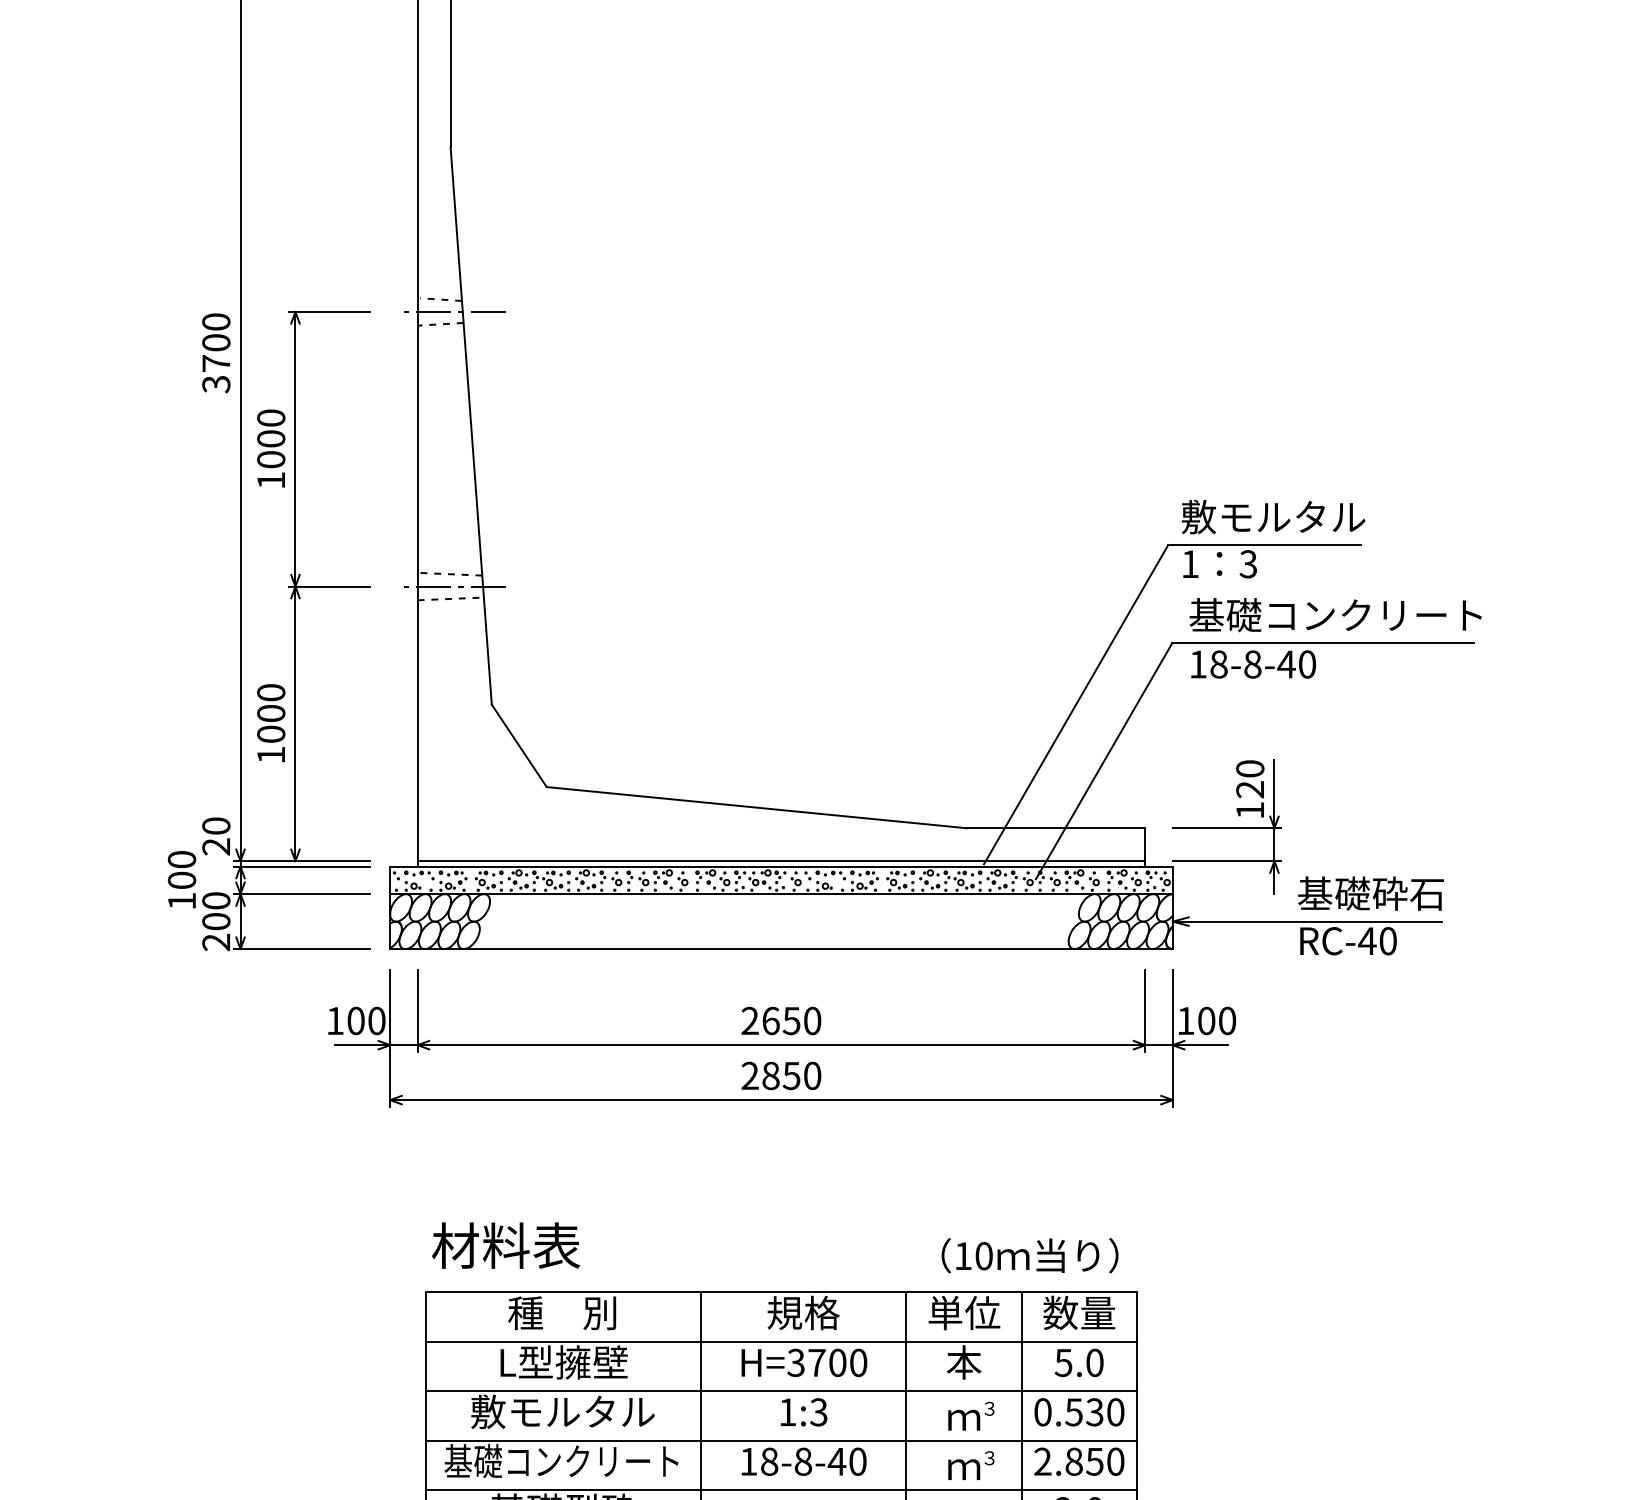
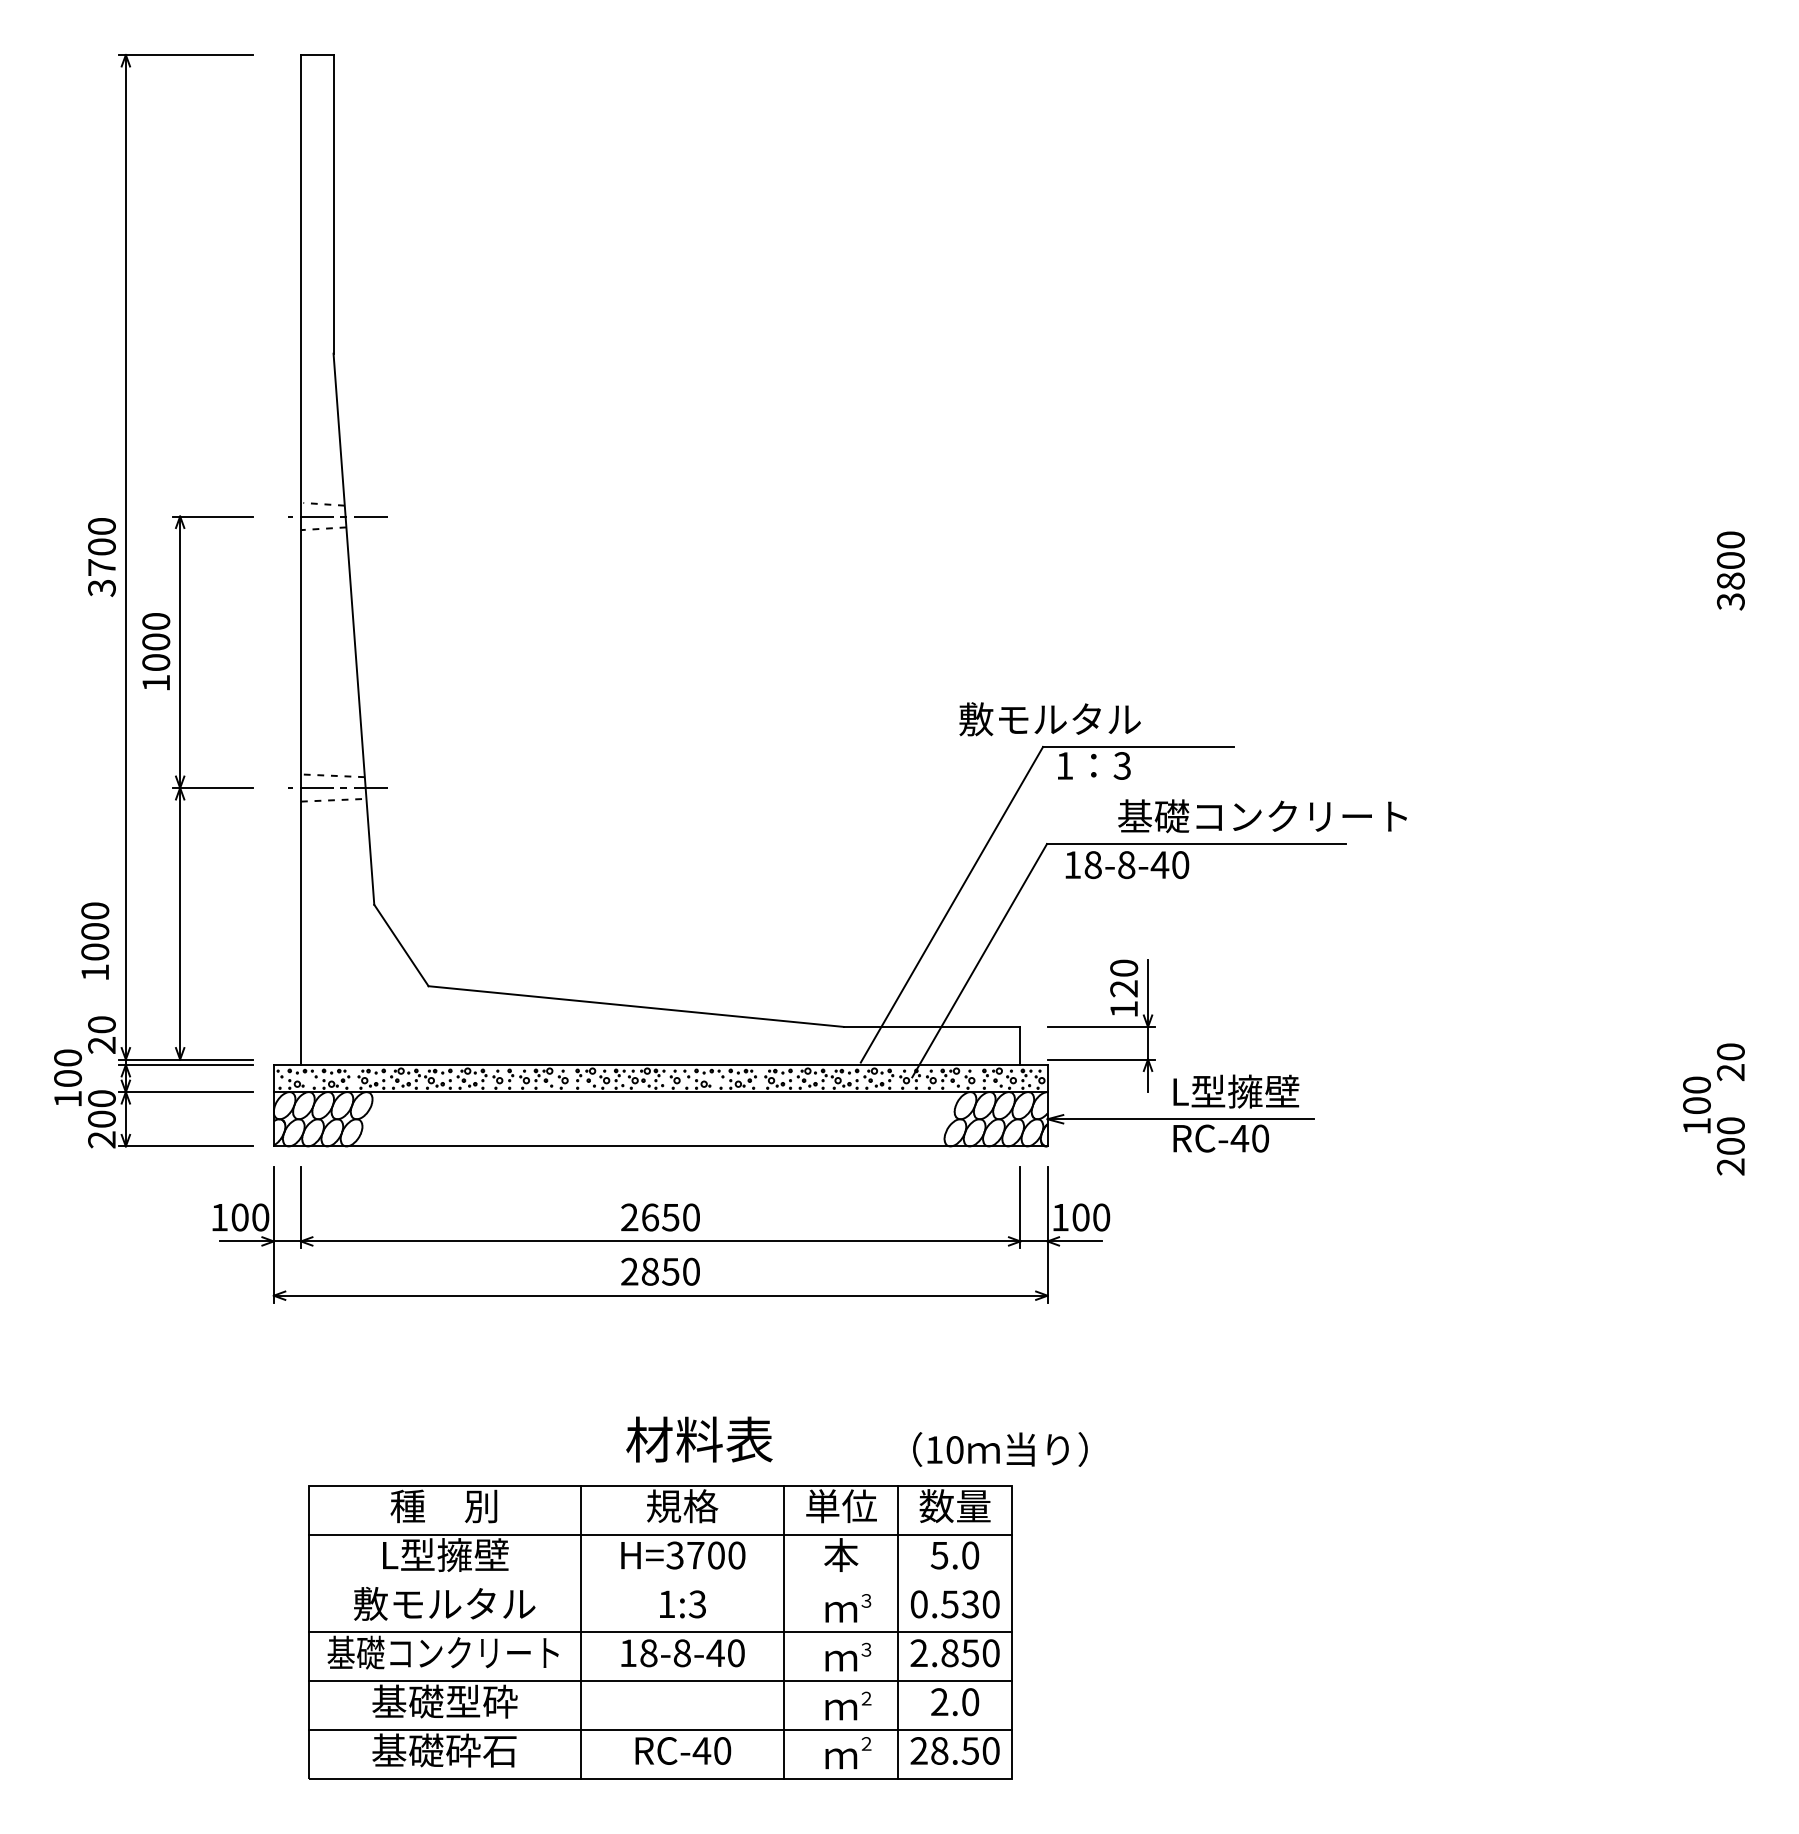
text: (1272, 517) -> (1049, 719), moved
text: (1335, 615) -> (1262, 816), moved
text: (271, 722) -> (95, 940), moved
line: (781, 861) -> (660, 1059), removed
text: (1371, 893) -> (1243, 1091), 基礎砕石 -> L型擁壁
text: (506, 1245) -> (699, 1439), moved
text: (1030, 1255) -> (1000, 1449), moved
line: (781, 1391) -> (660, 1583), removed

